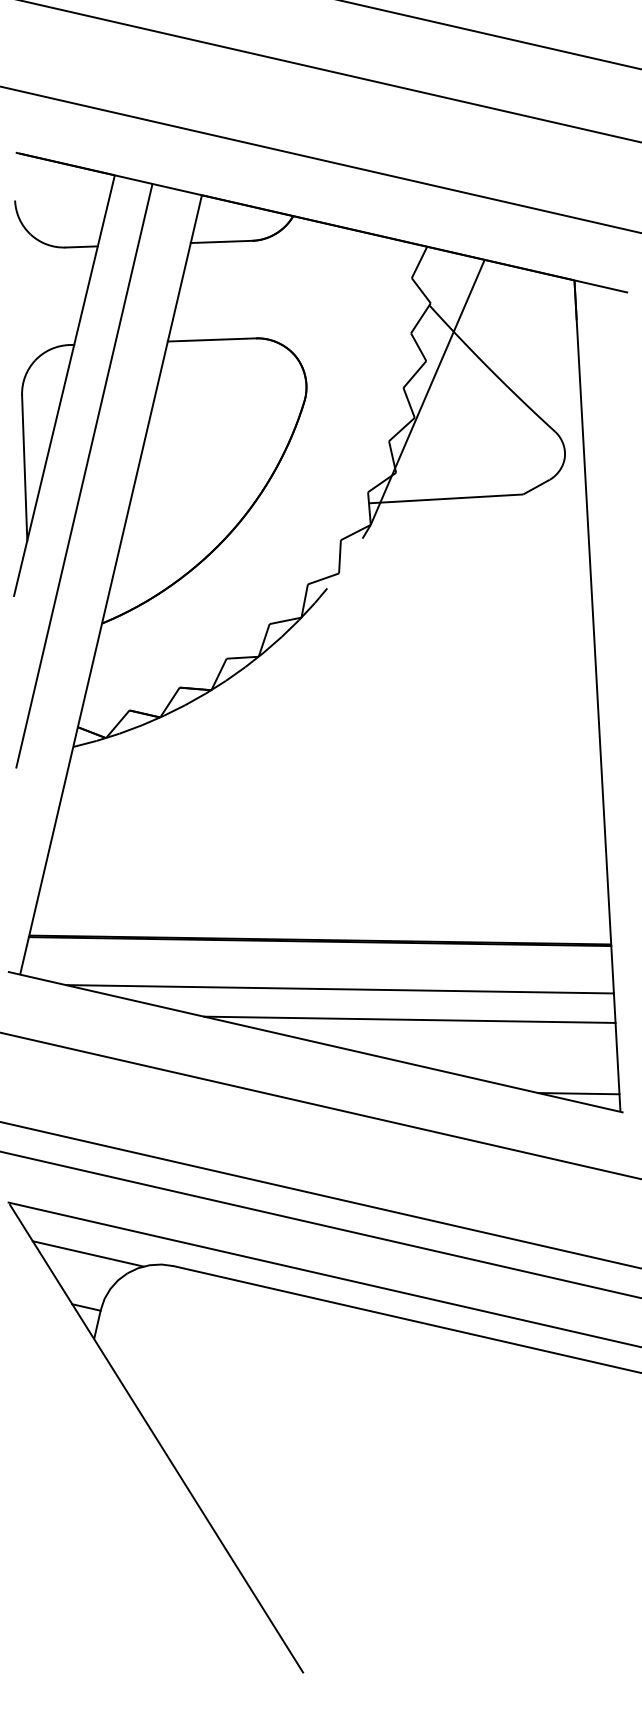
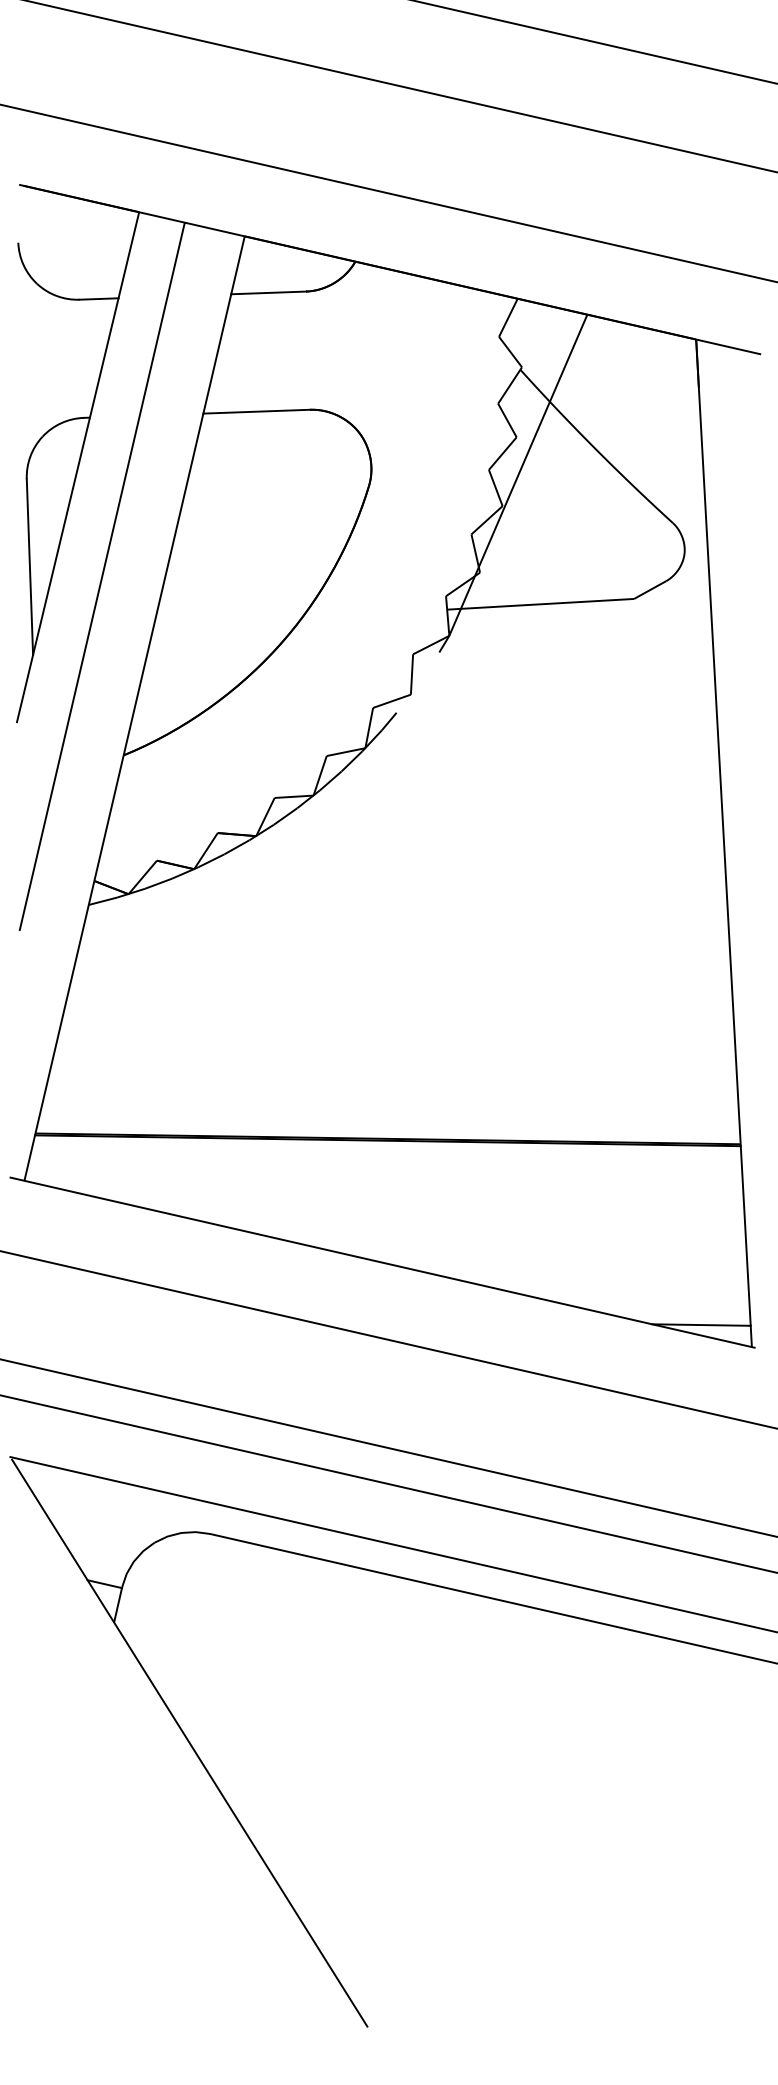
line: (339, 989) -> (411, 1198), removed
line: (409, 1019) -> (496, 1235), removed
line: (87, 1253) -> (106, 1518), removed

